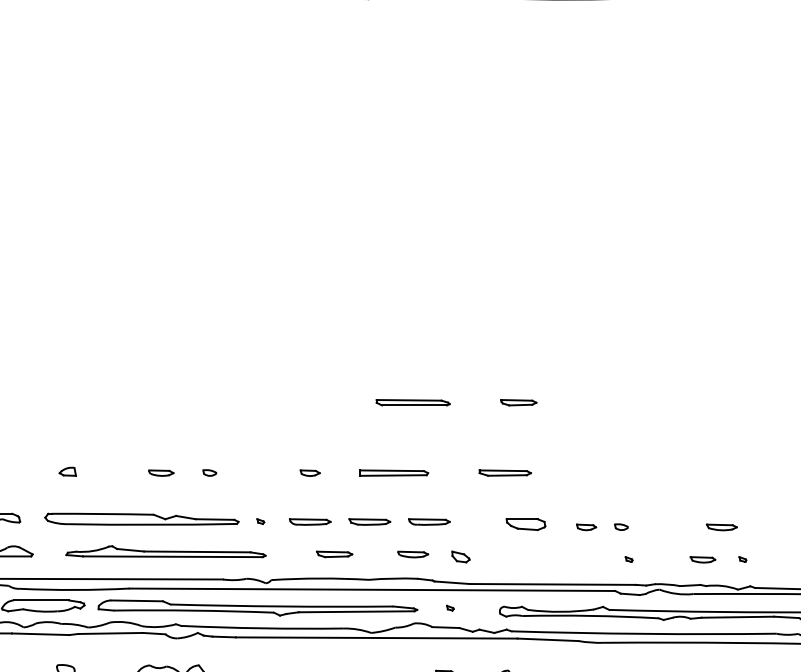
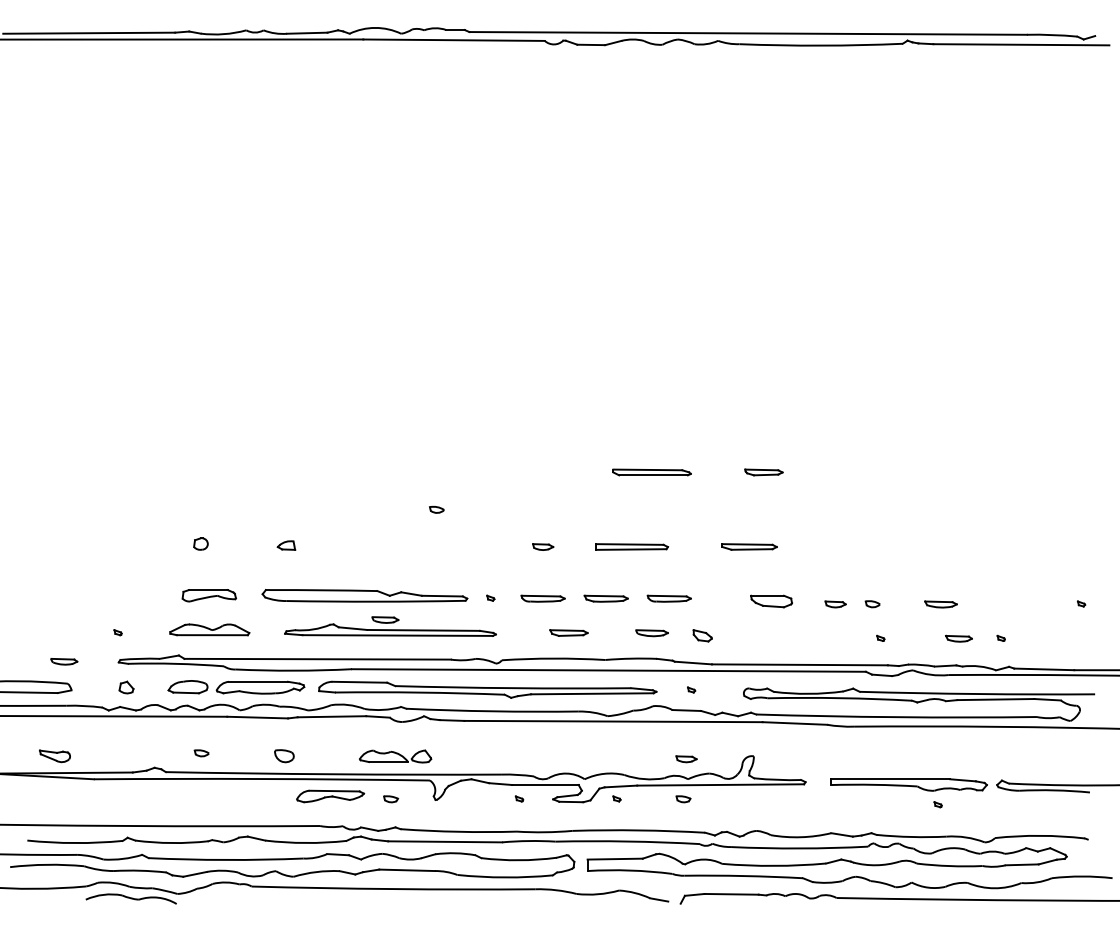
part: (161, 472) -> (385, 619), moved
part: (209, 472) -> (436, 509), moved
part: (721, 527) -> (940, 604), moved

